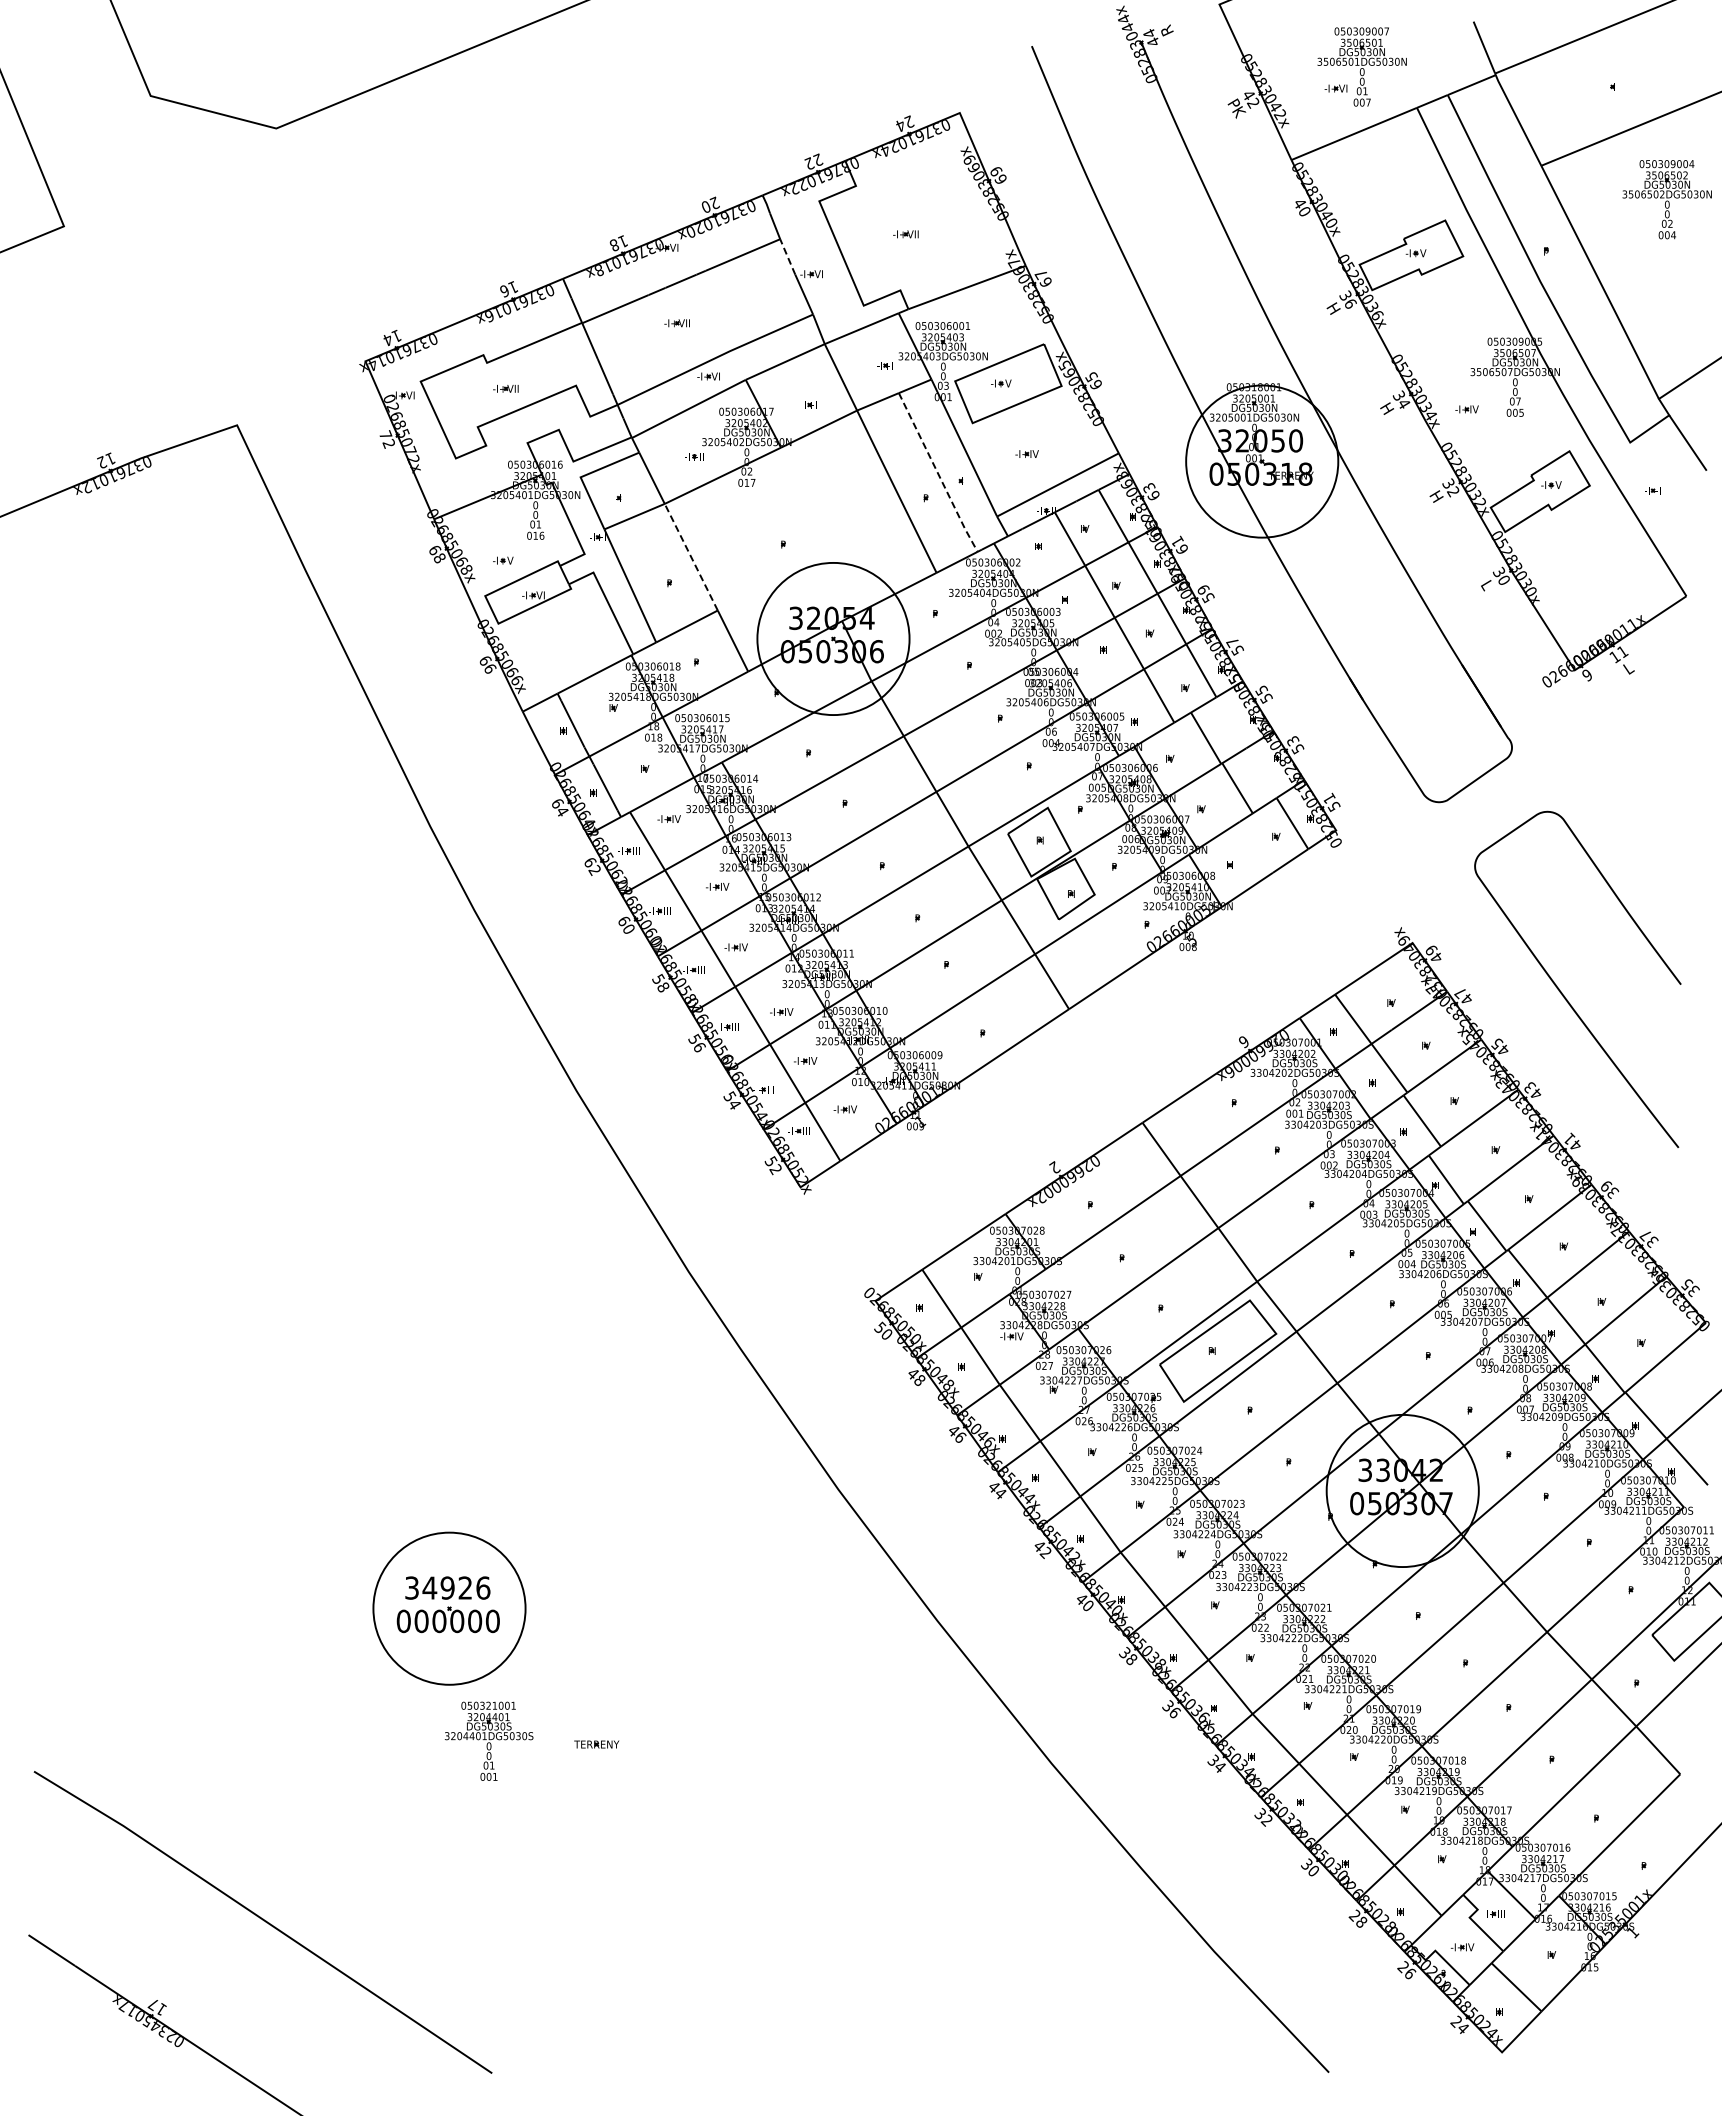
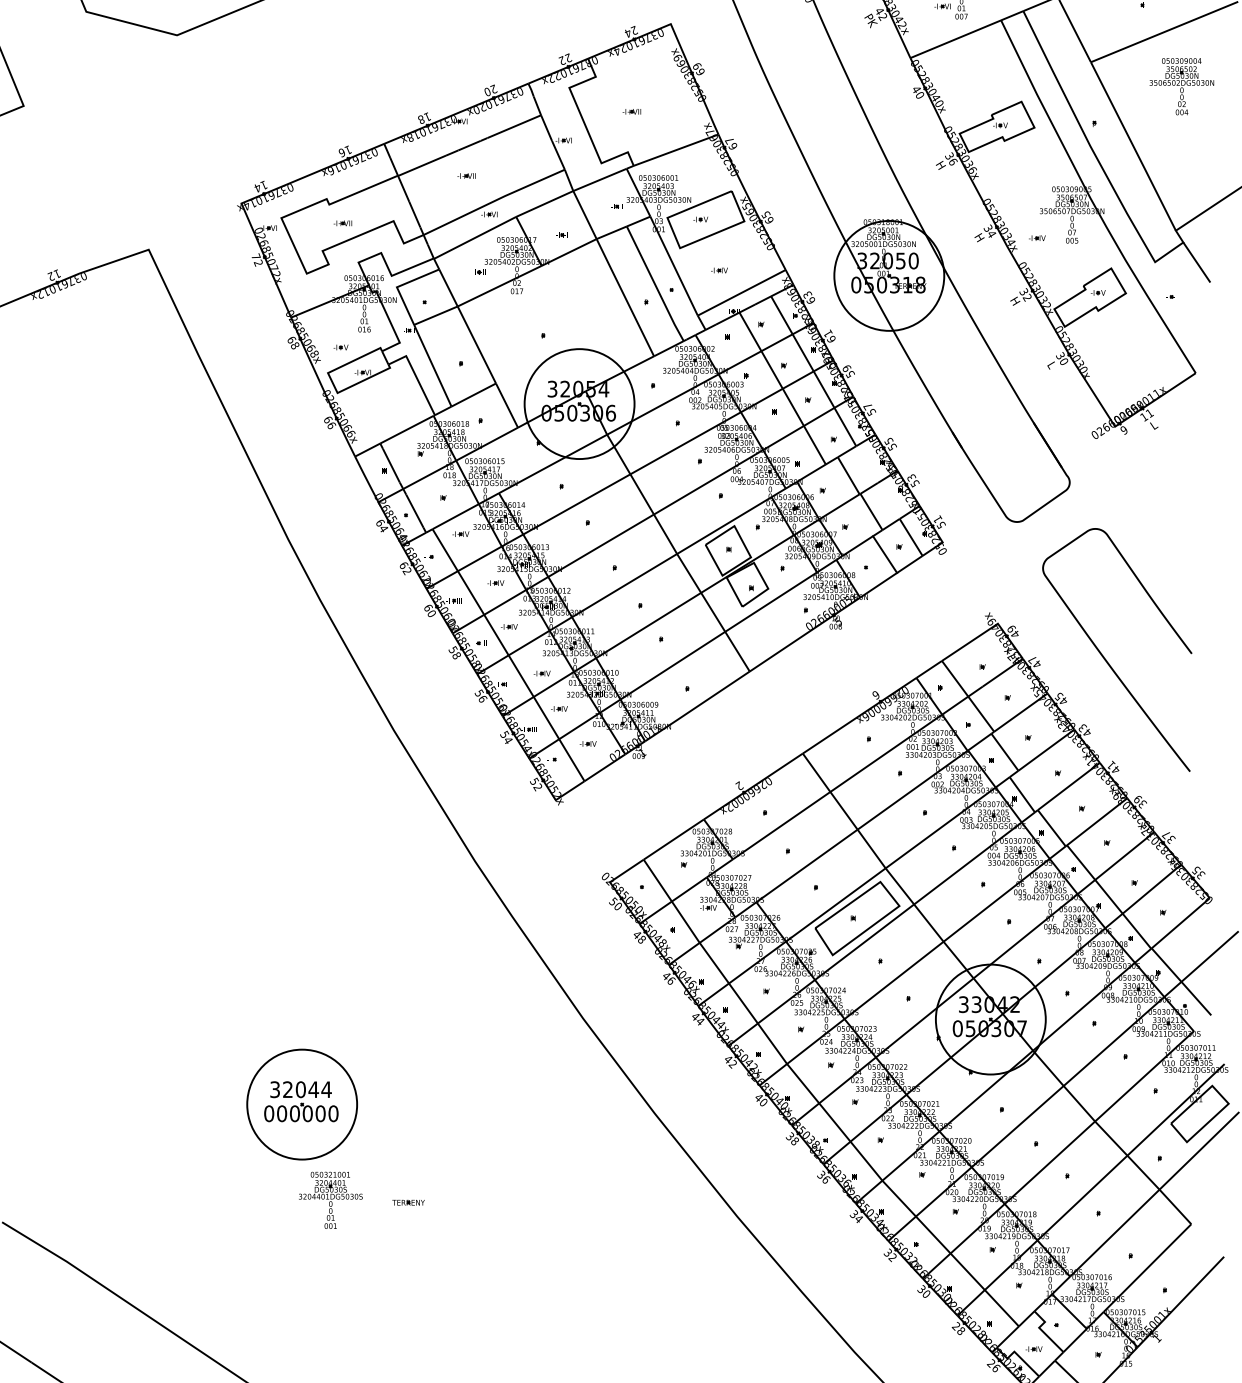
line: (787, 256) -> (546, 127), dashed -> solid
line: (938, 473) -> (655, 284), dashed -> solid
line: (691, 557) -> (477, 345), dashed -> solid
line: (1256, 846) -> (885, 553), added
text: (456, 1587) -> (307, 1089), 34926 -> 32044

